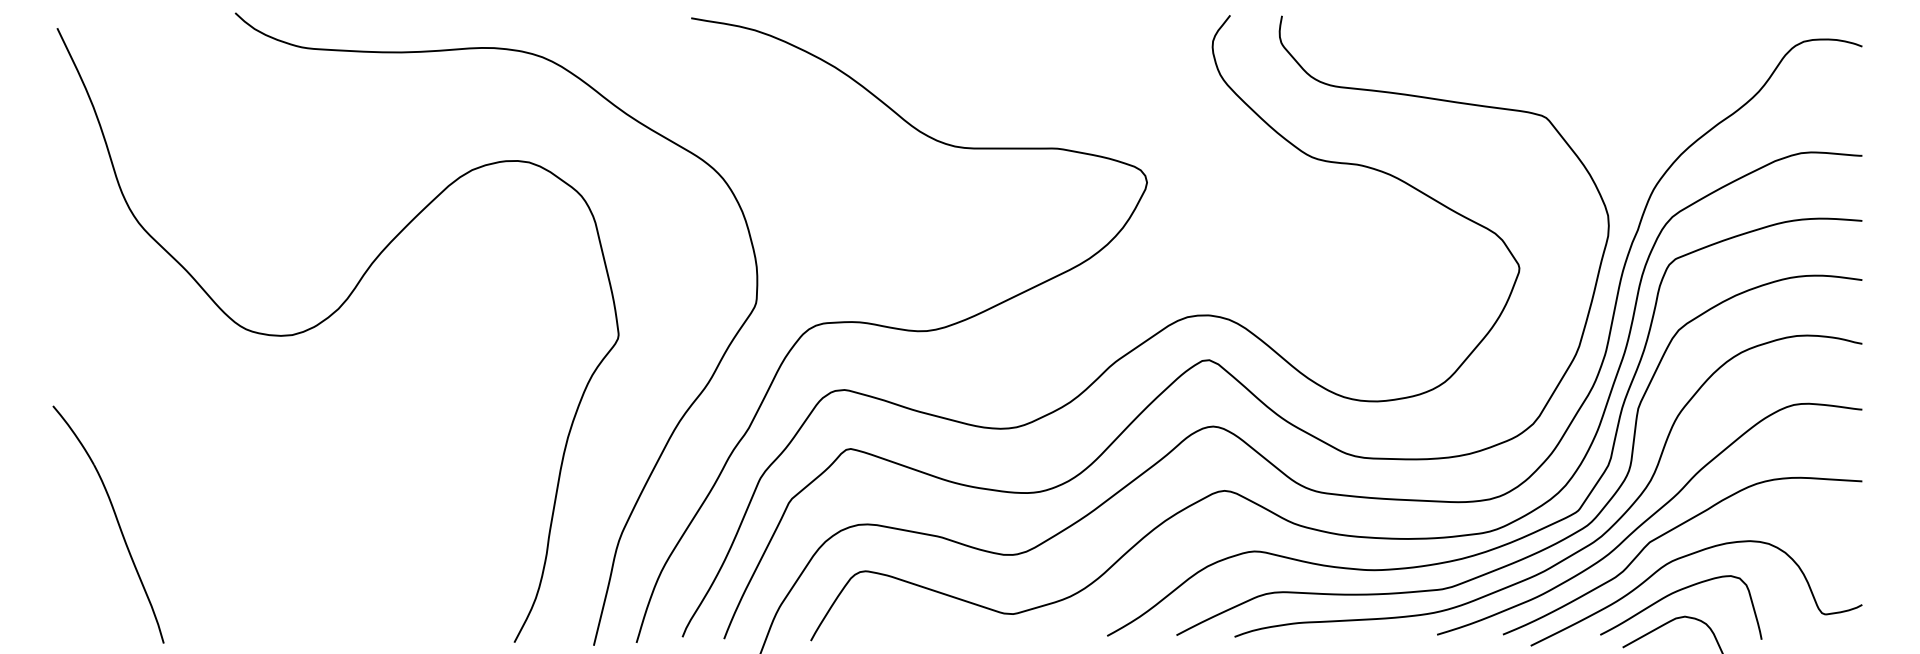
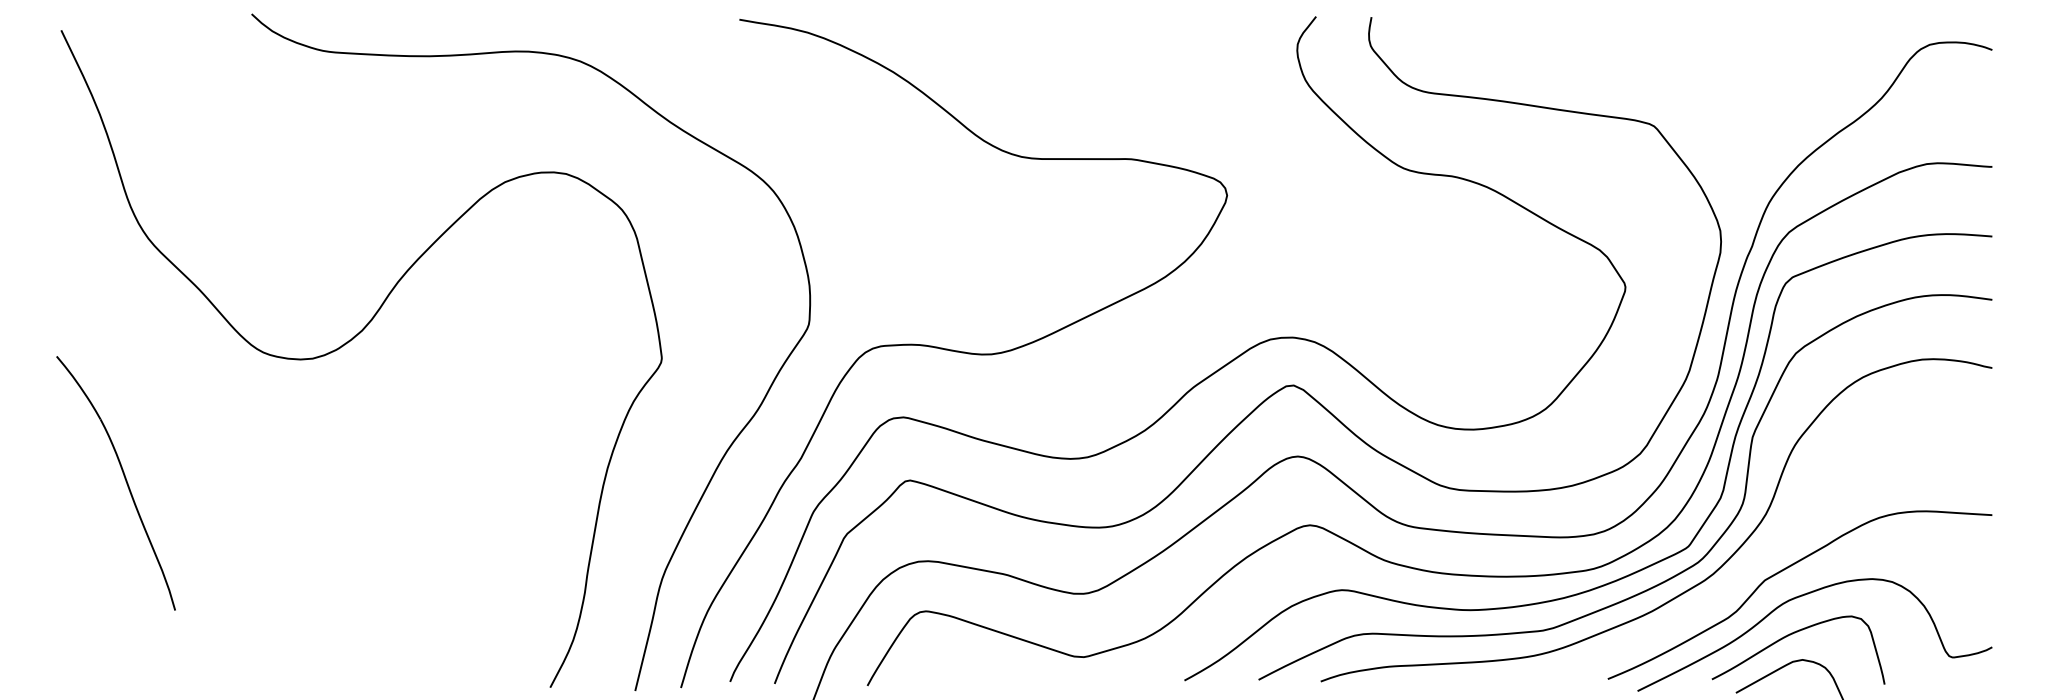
curve: (1649, 518) -> (1764, 554), removed
part: (116, 521) -> (124, 479), moved

